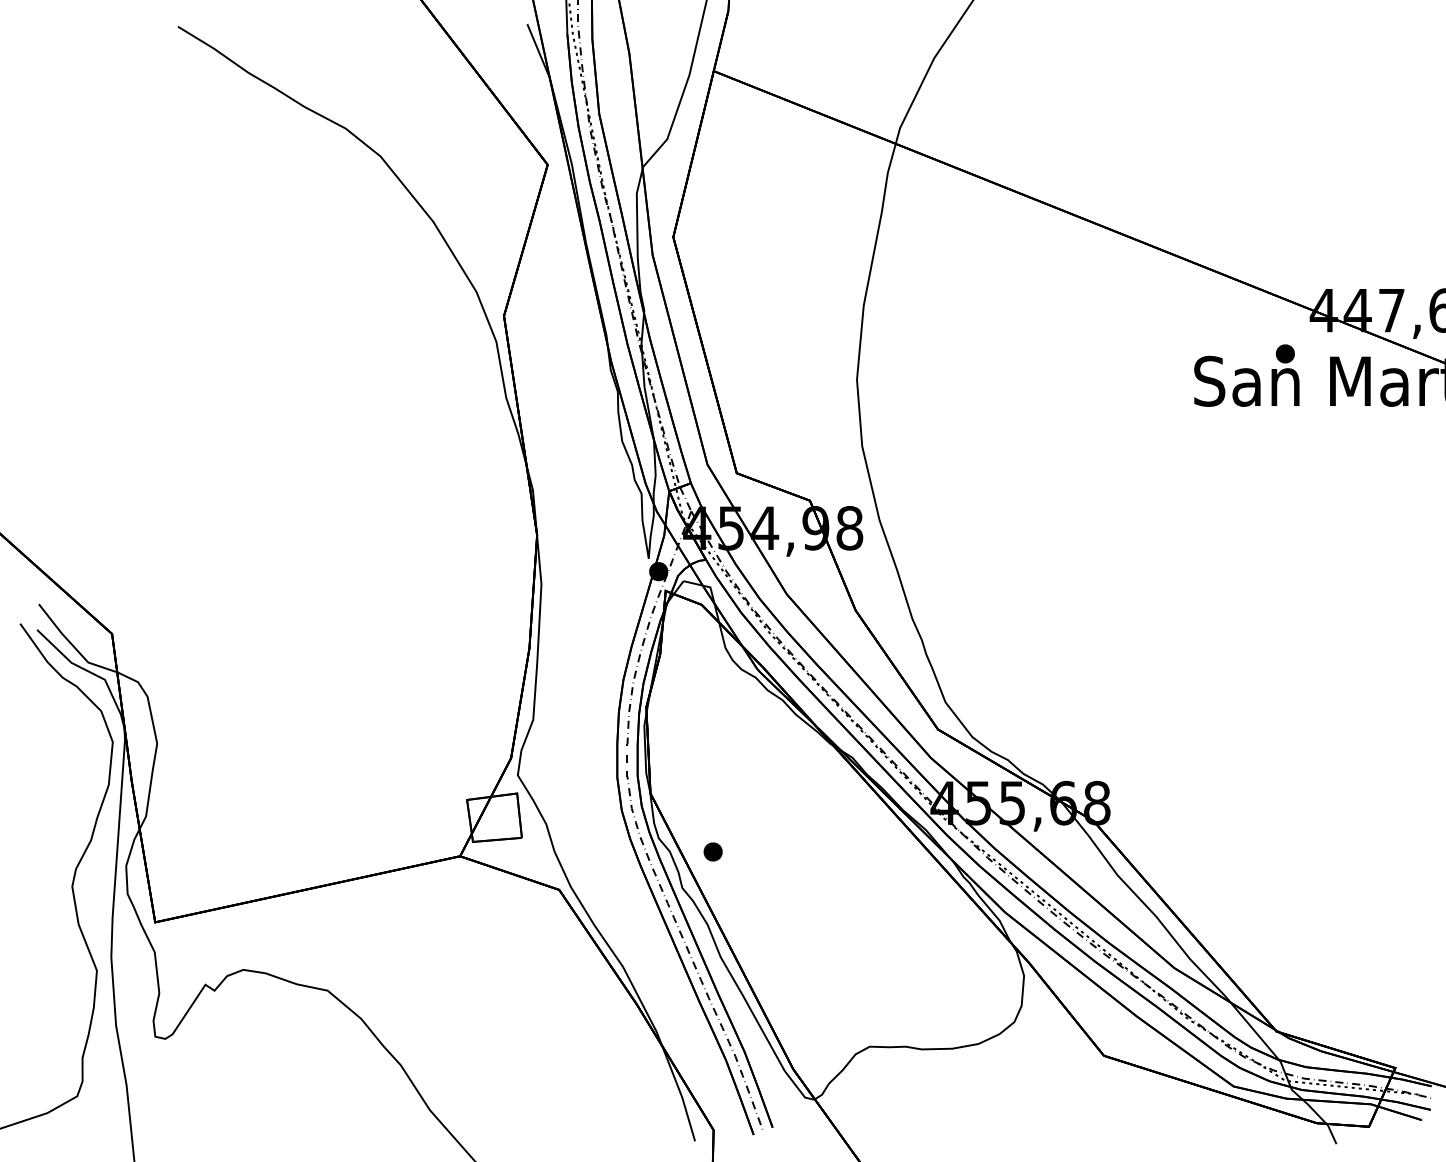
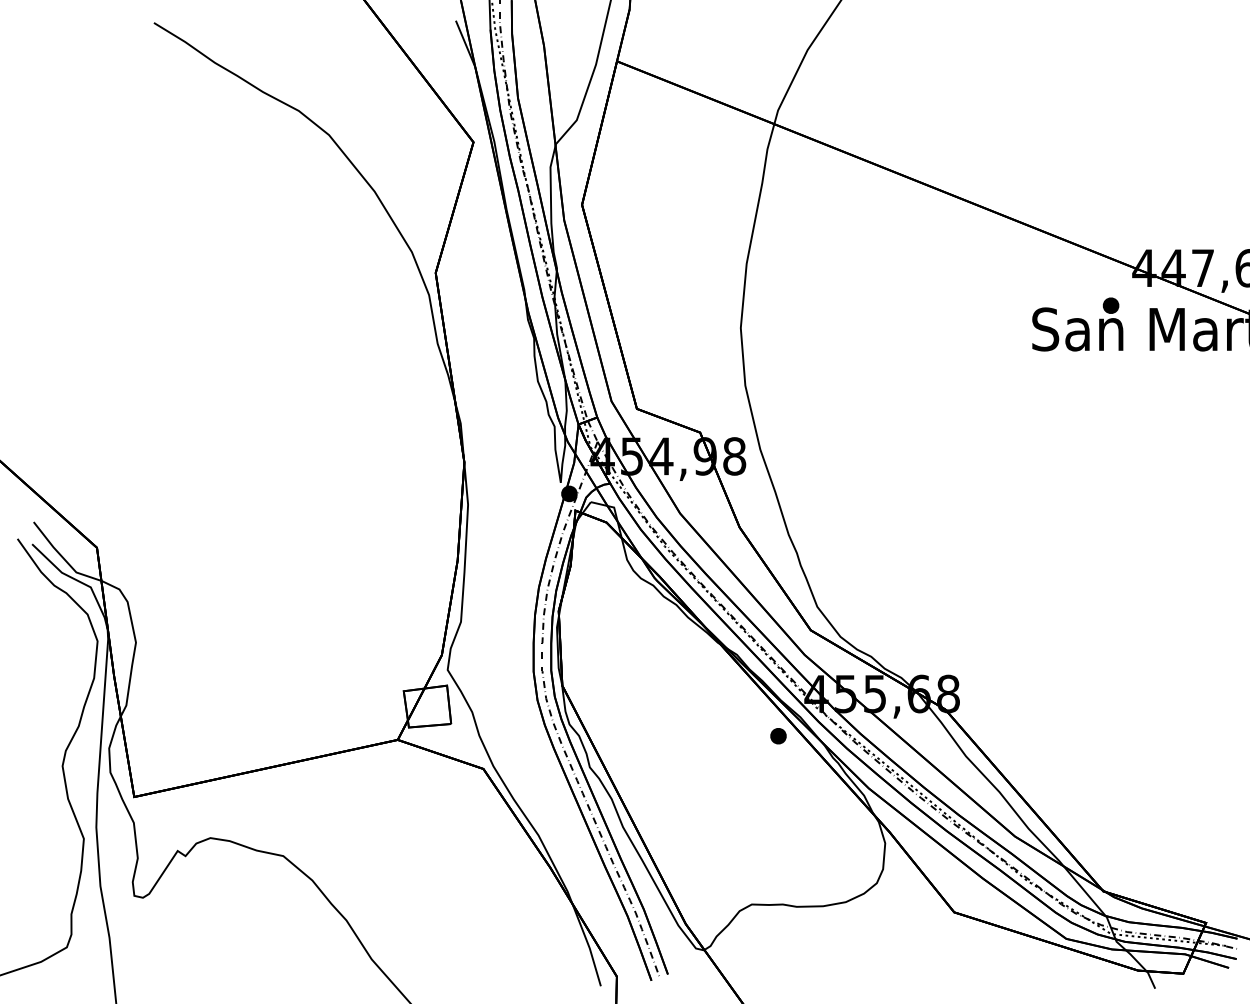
part: (713, 852) -> (778, 736), moved

